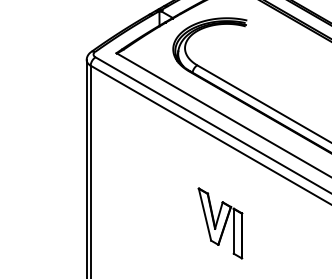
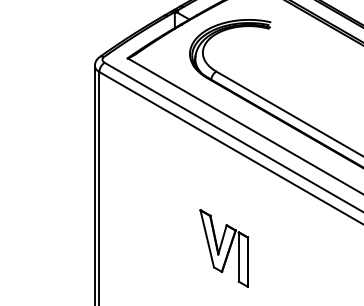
part: (220, 223) -> (224, 248), moved

